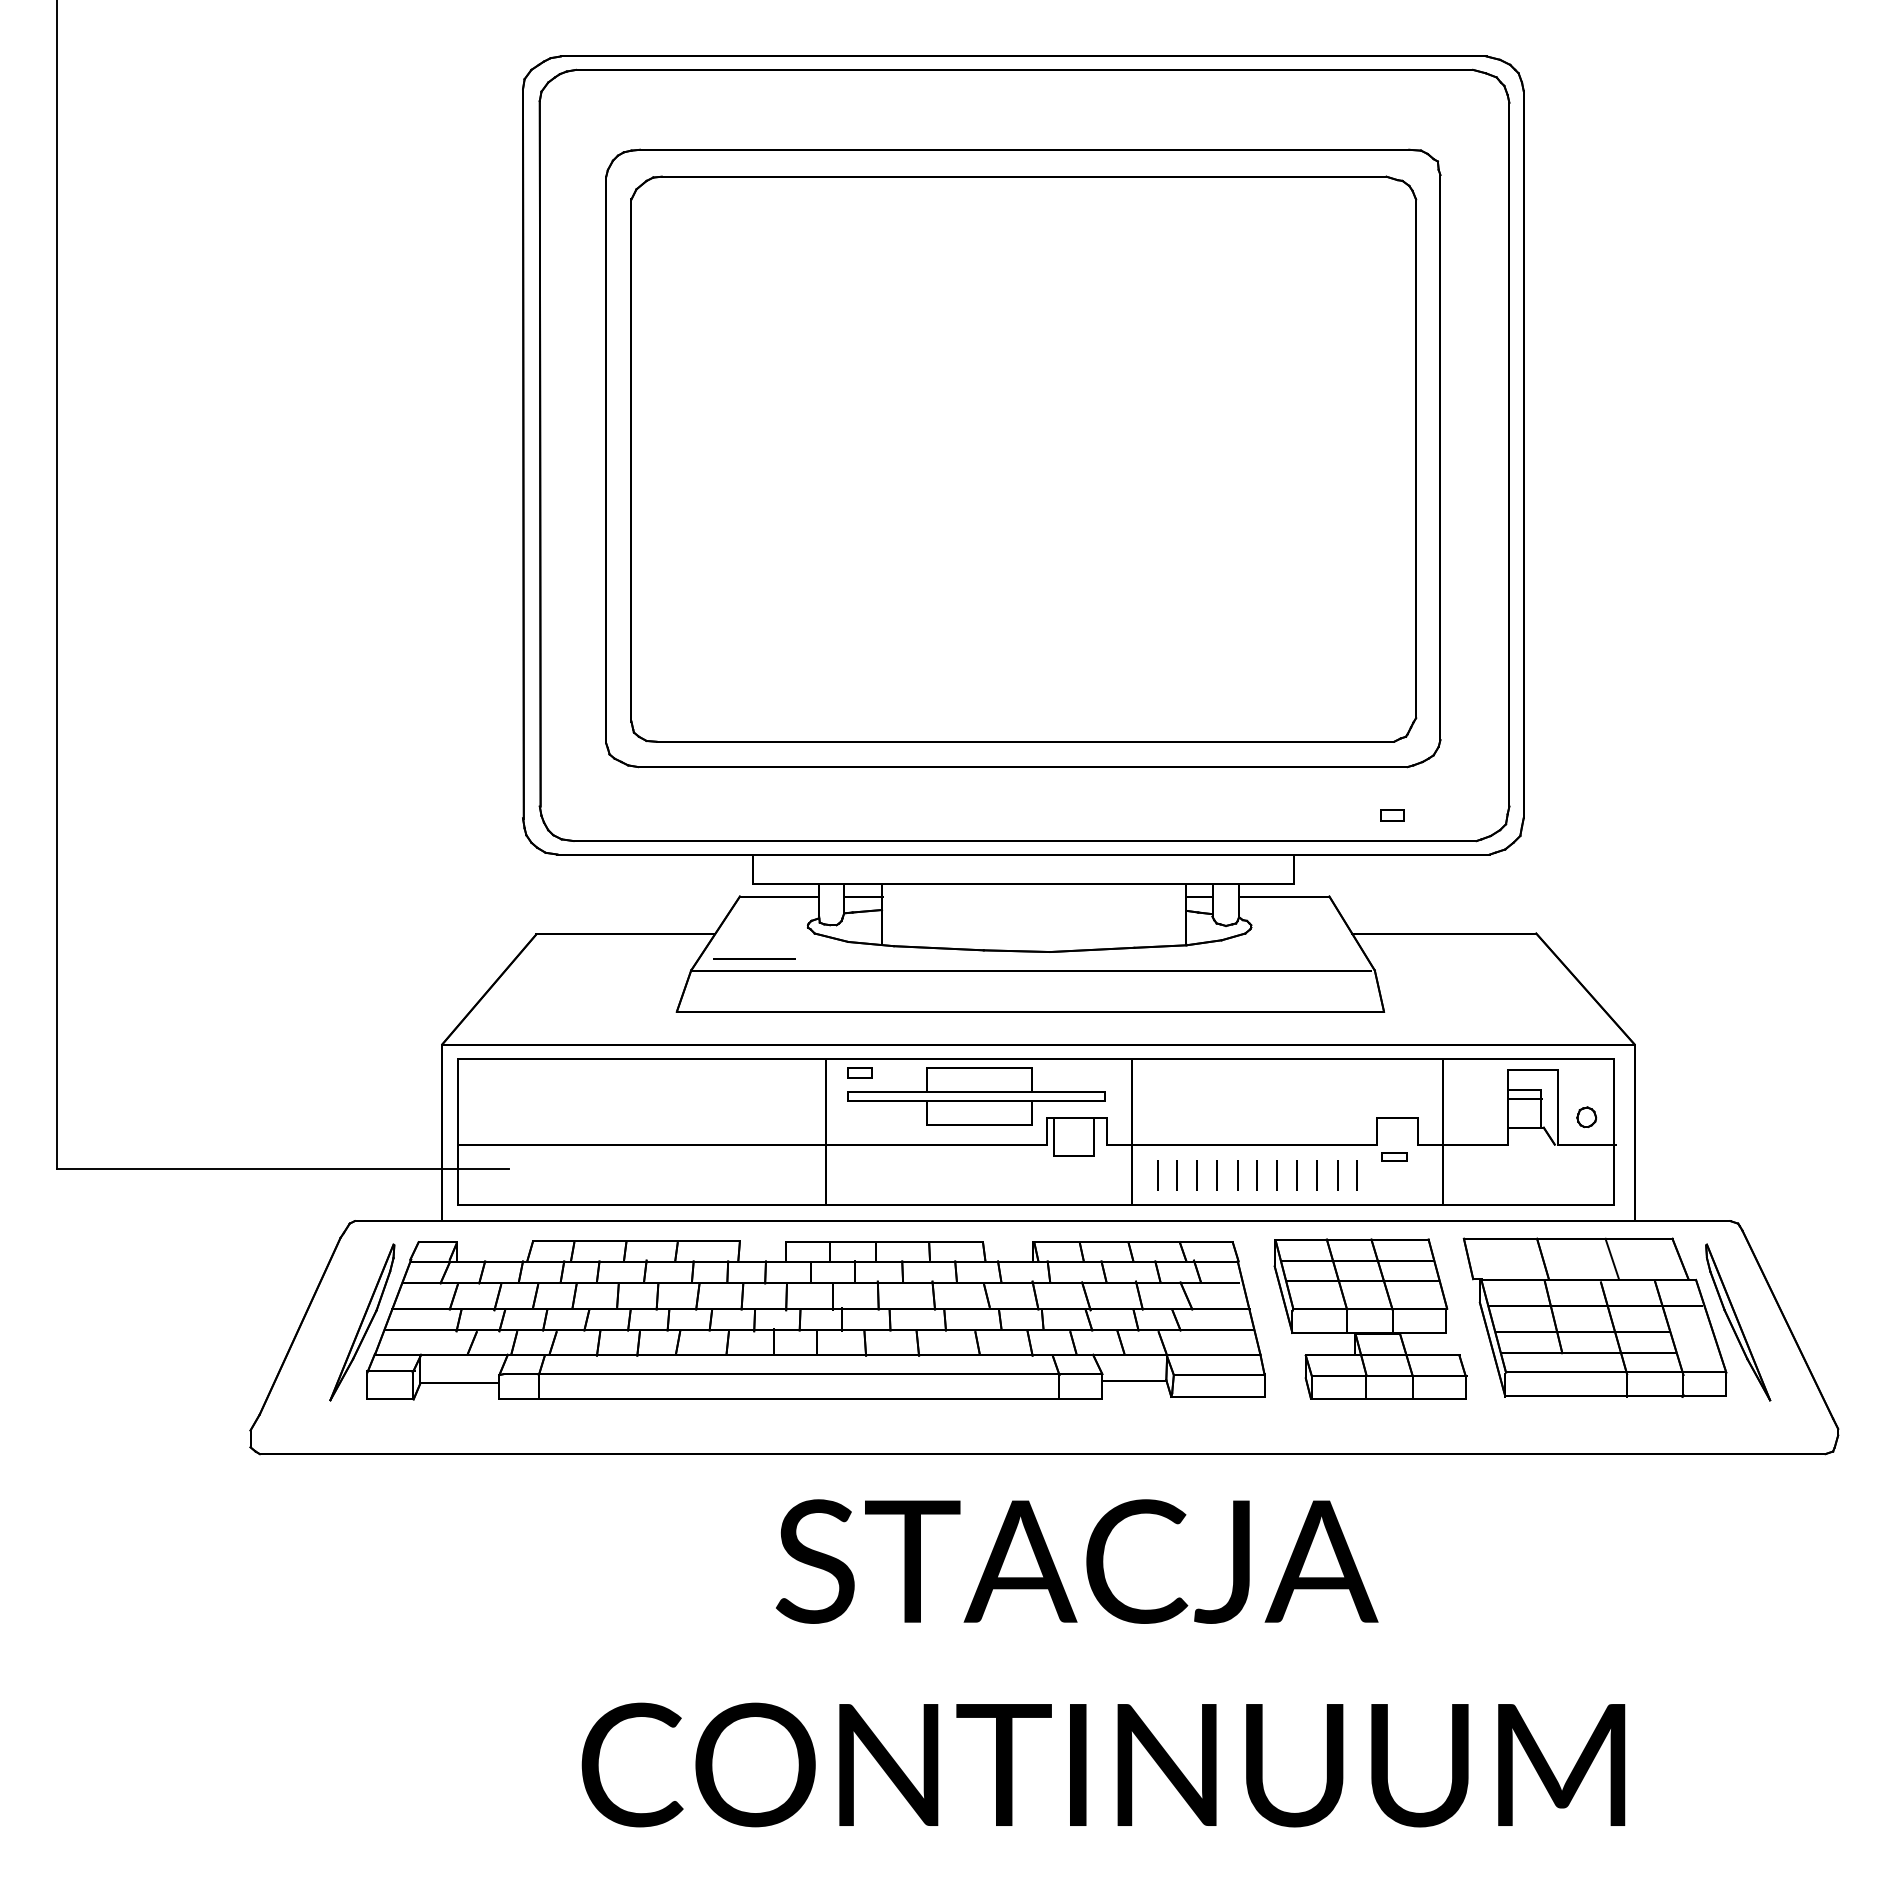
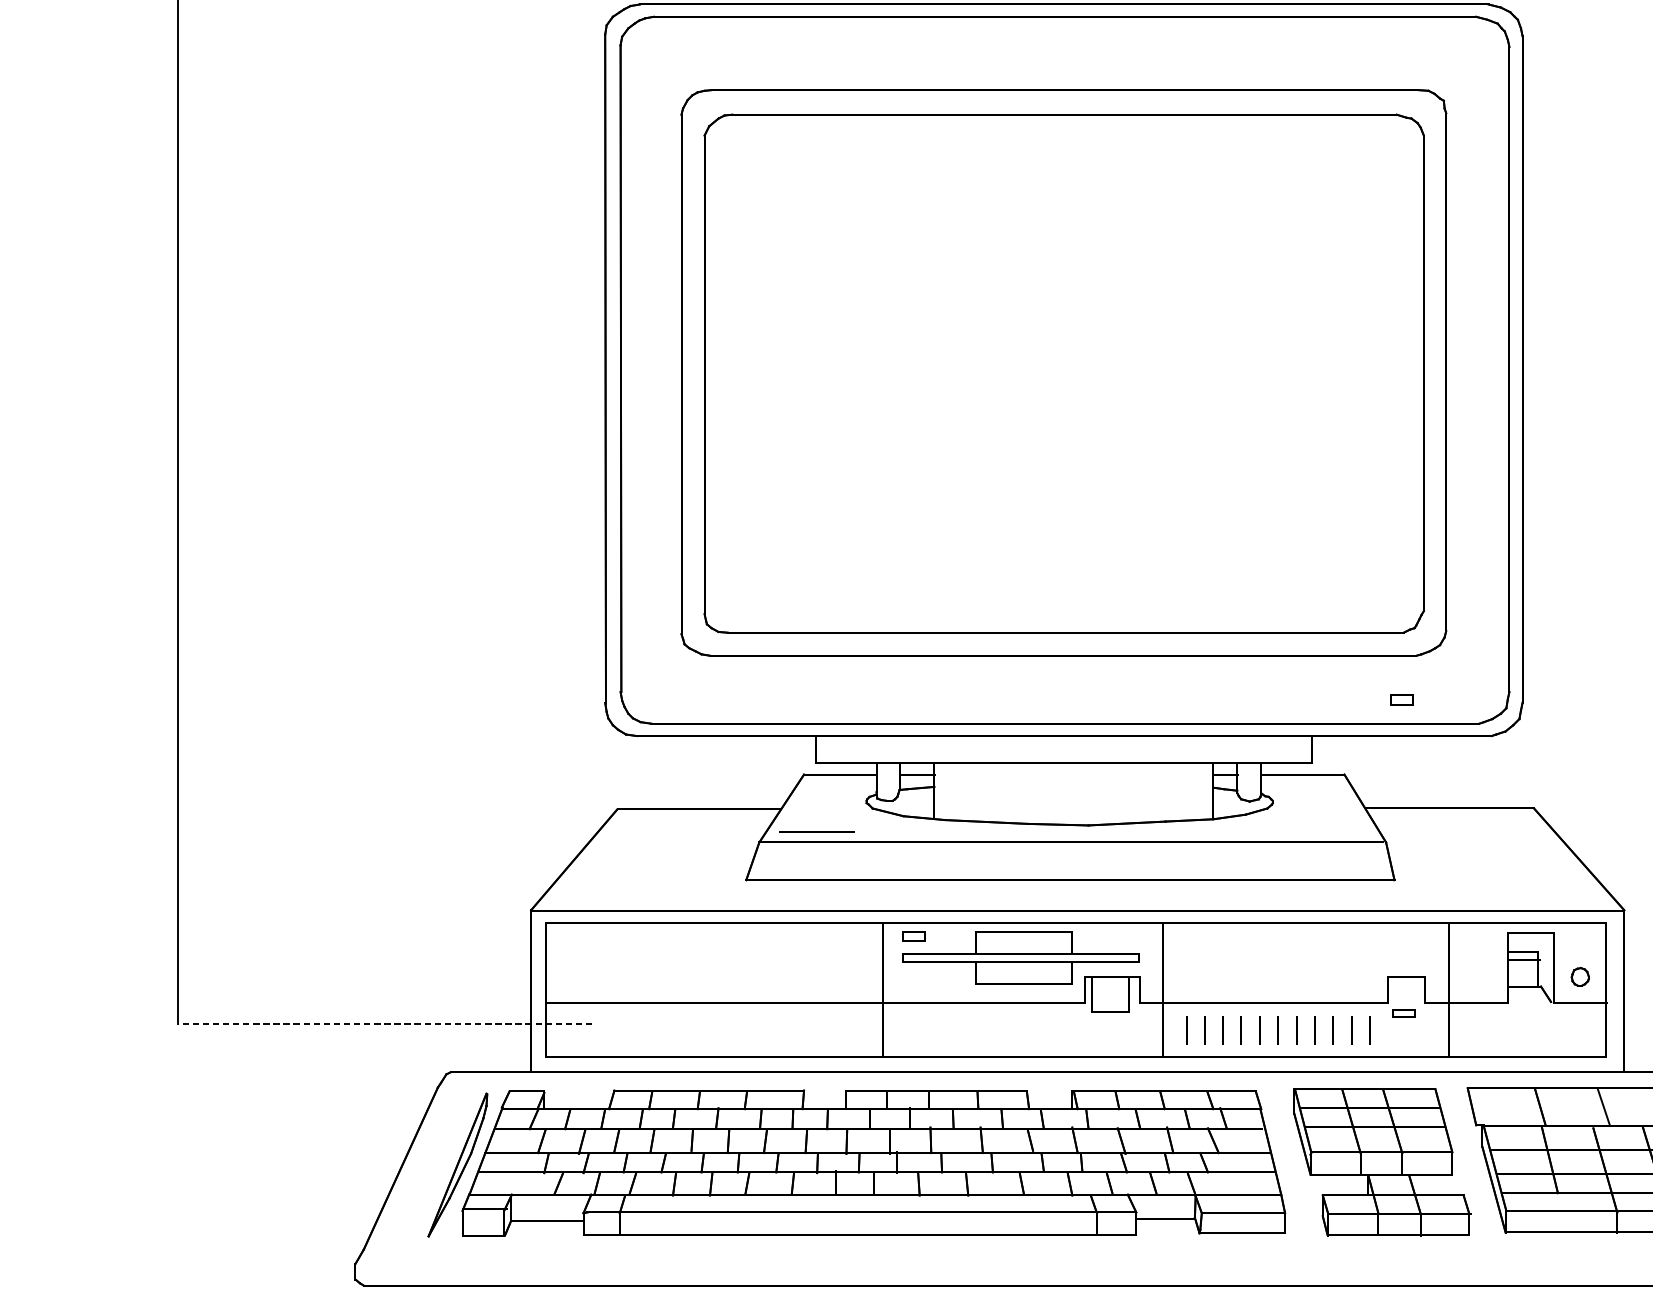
line: (282, 1168) -> (384, 1023), solid -> dashed

